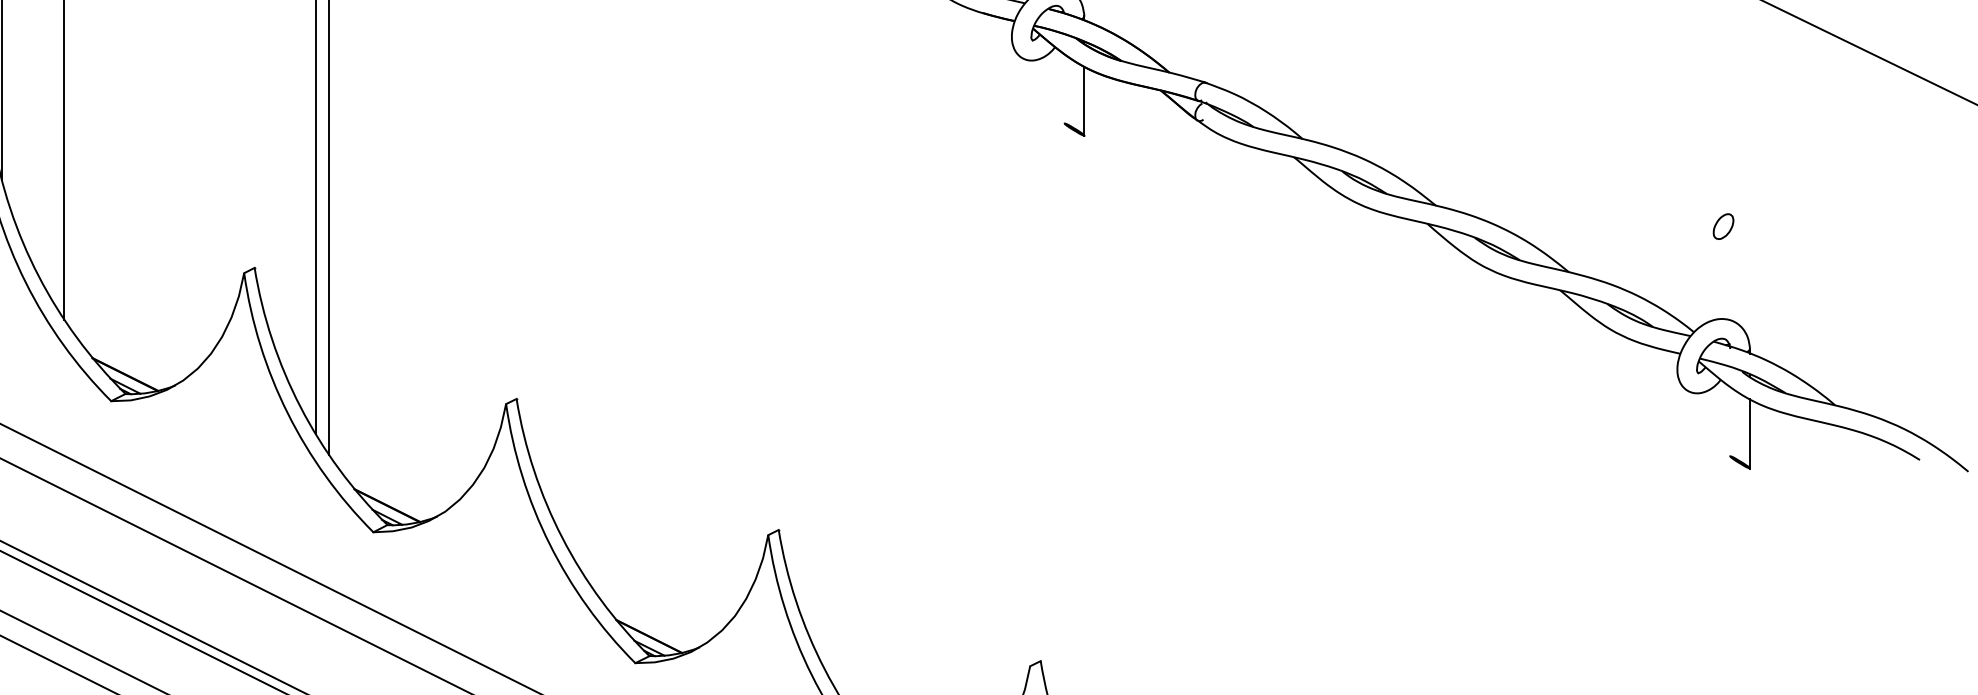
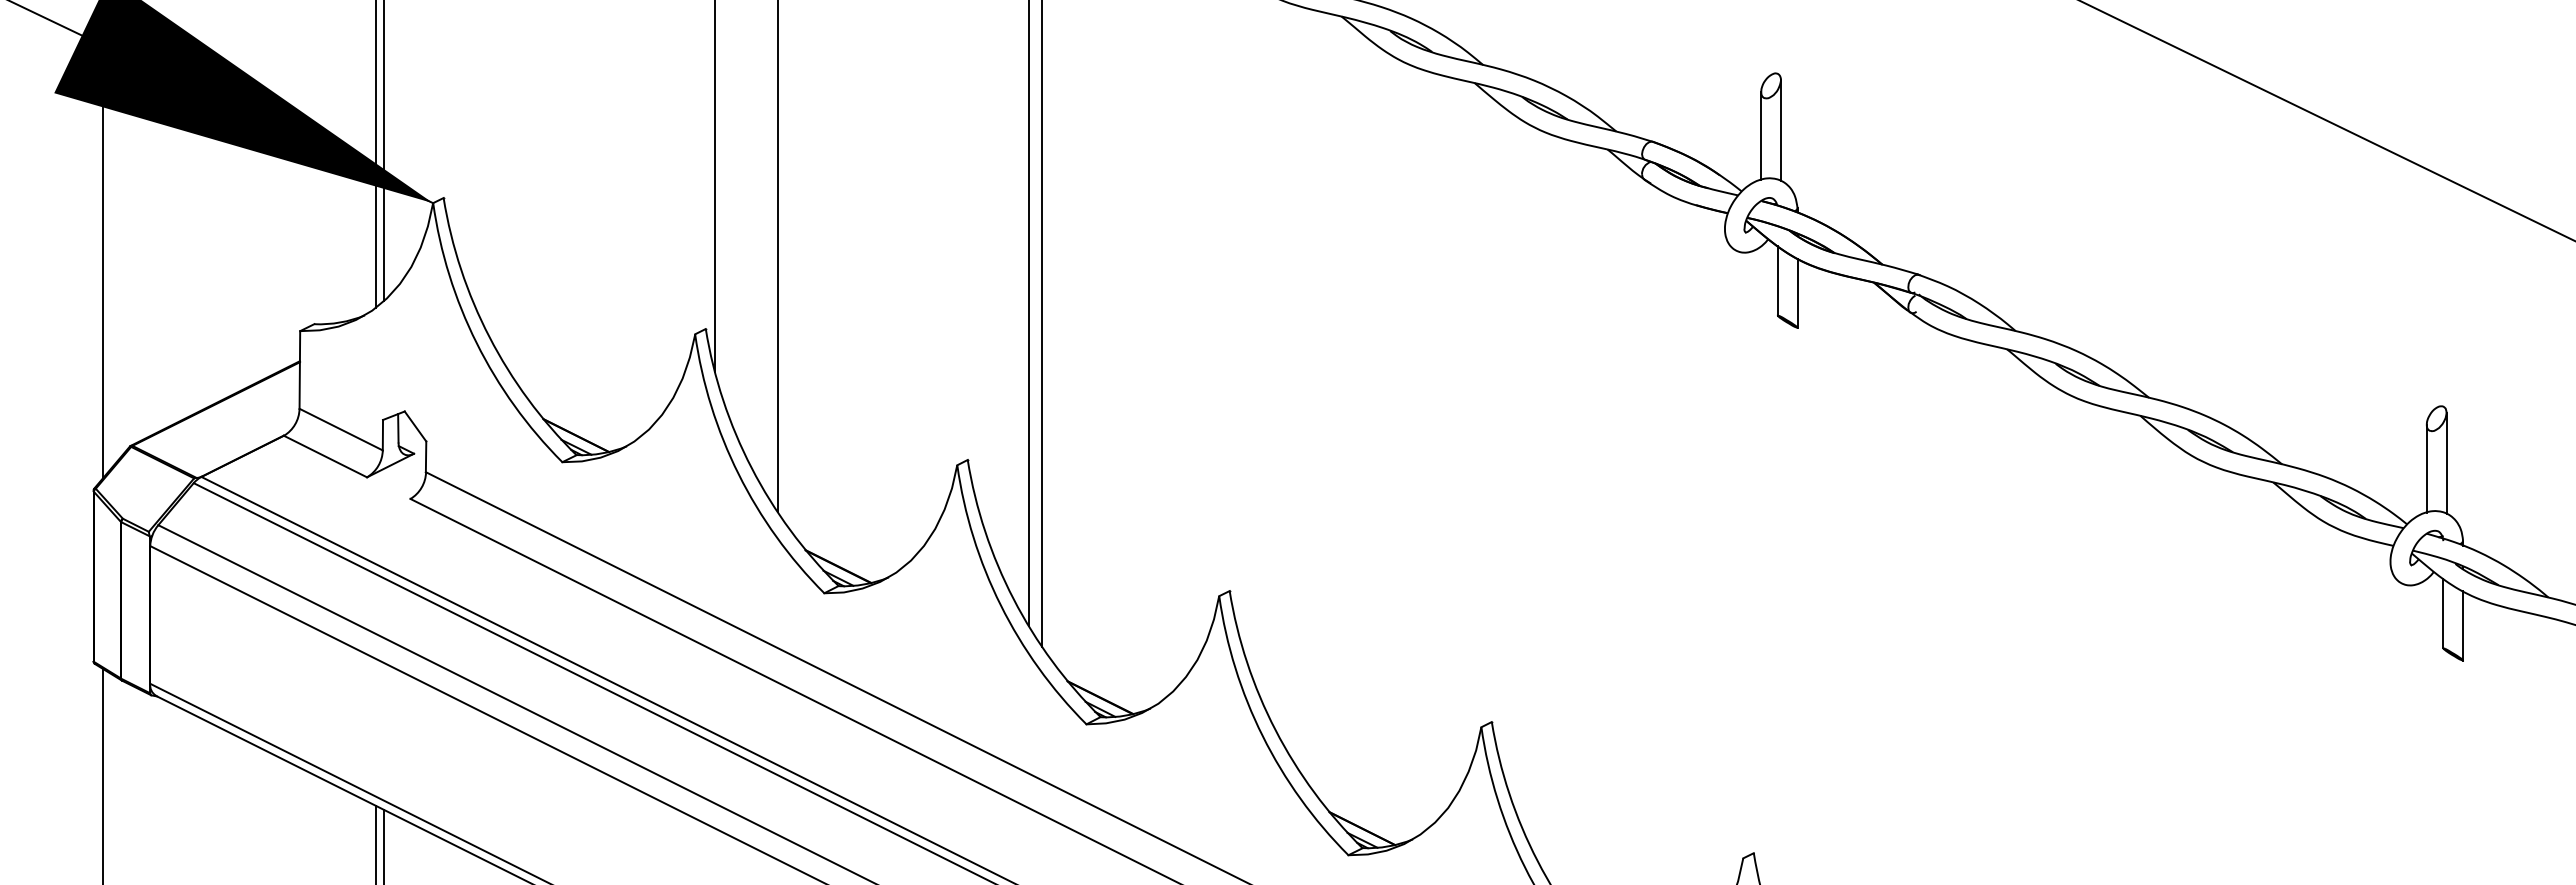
line: (1064, 88) -> (1777, 280), added
line: (1733, 270) -> (2446, 462), added
line: (1713, 276) -> (2426, 468), added
line: (1730, 421) -> (2443, 613), added

